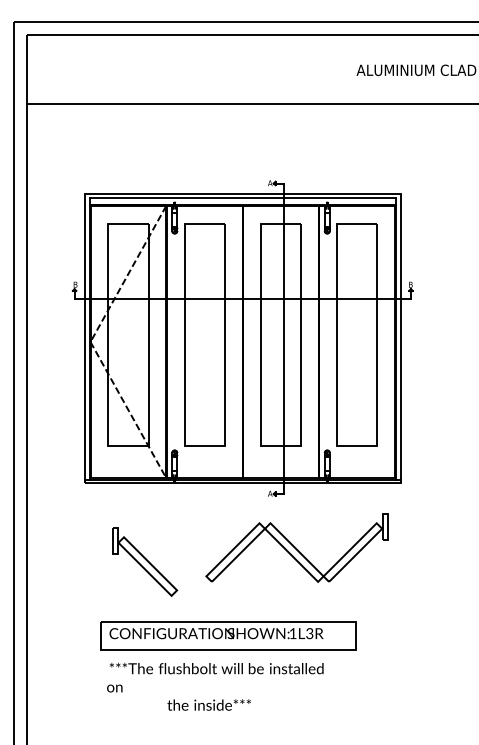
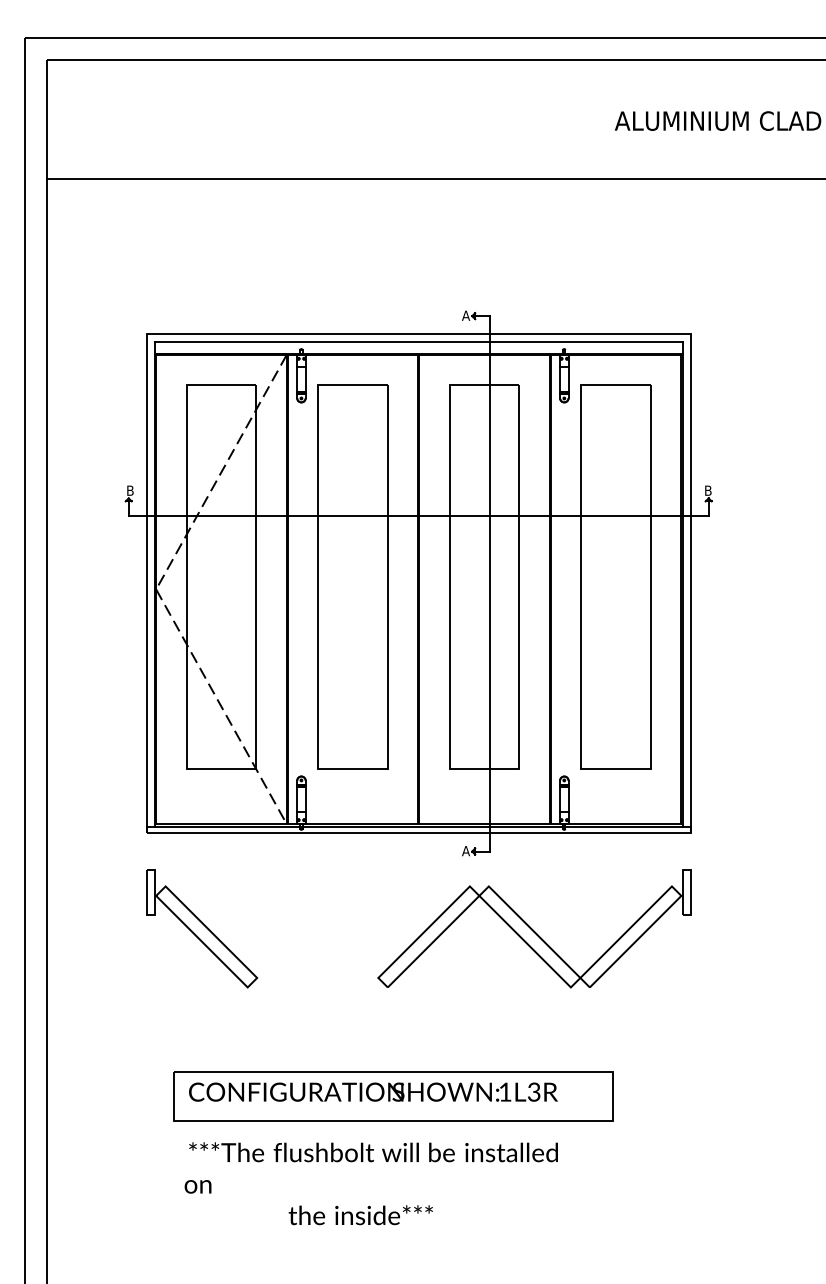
part: (296, 547) -> (533, 928), moved
part: (145, 561) -> (202, 928), moved

